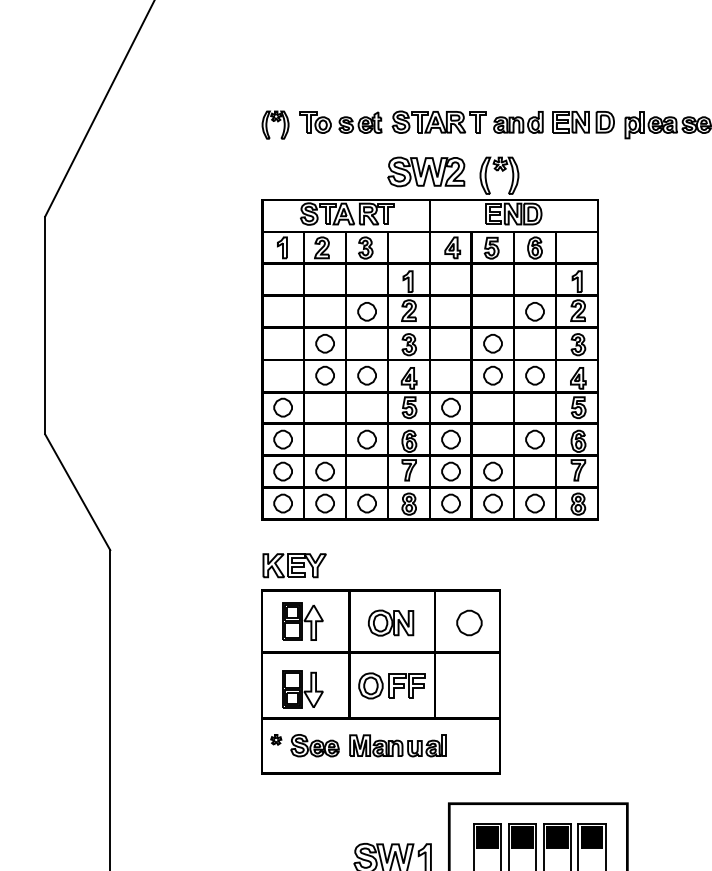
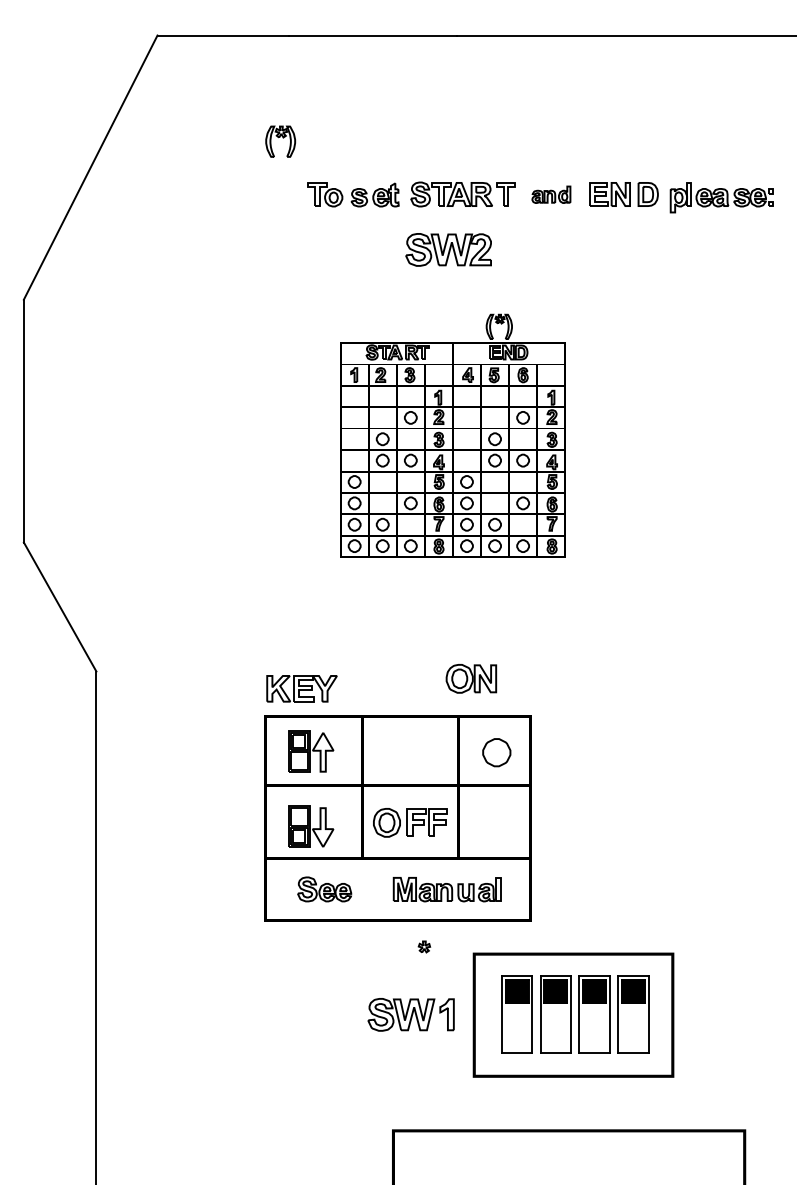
part: (518, 122) -> (551, 194), size x0.7
part: (275, 124) -> (280, 141), moved
part: (429, 338) -> (452, 435), size x0.6
part: (391, 622) -> (471, 678), moved
part: (276, 739) -> (424, 946), moved
part: (397, 745) -> (446, 889), moved

